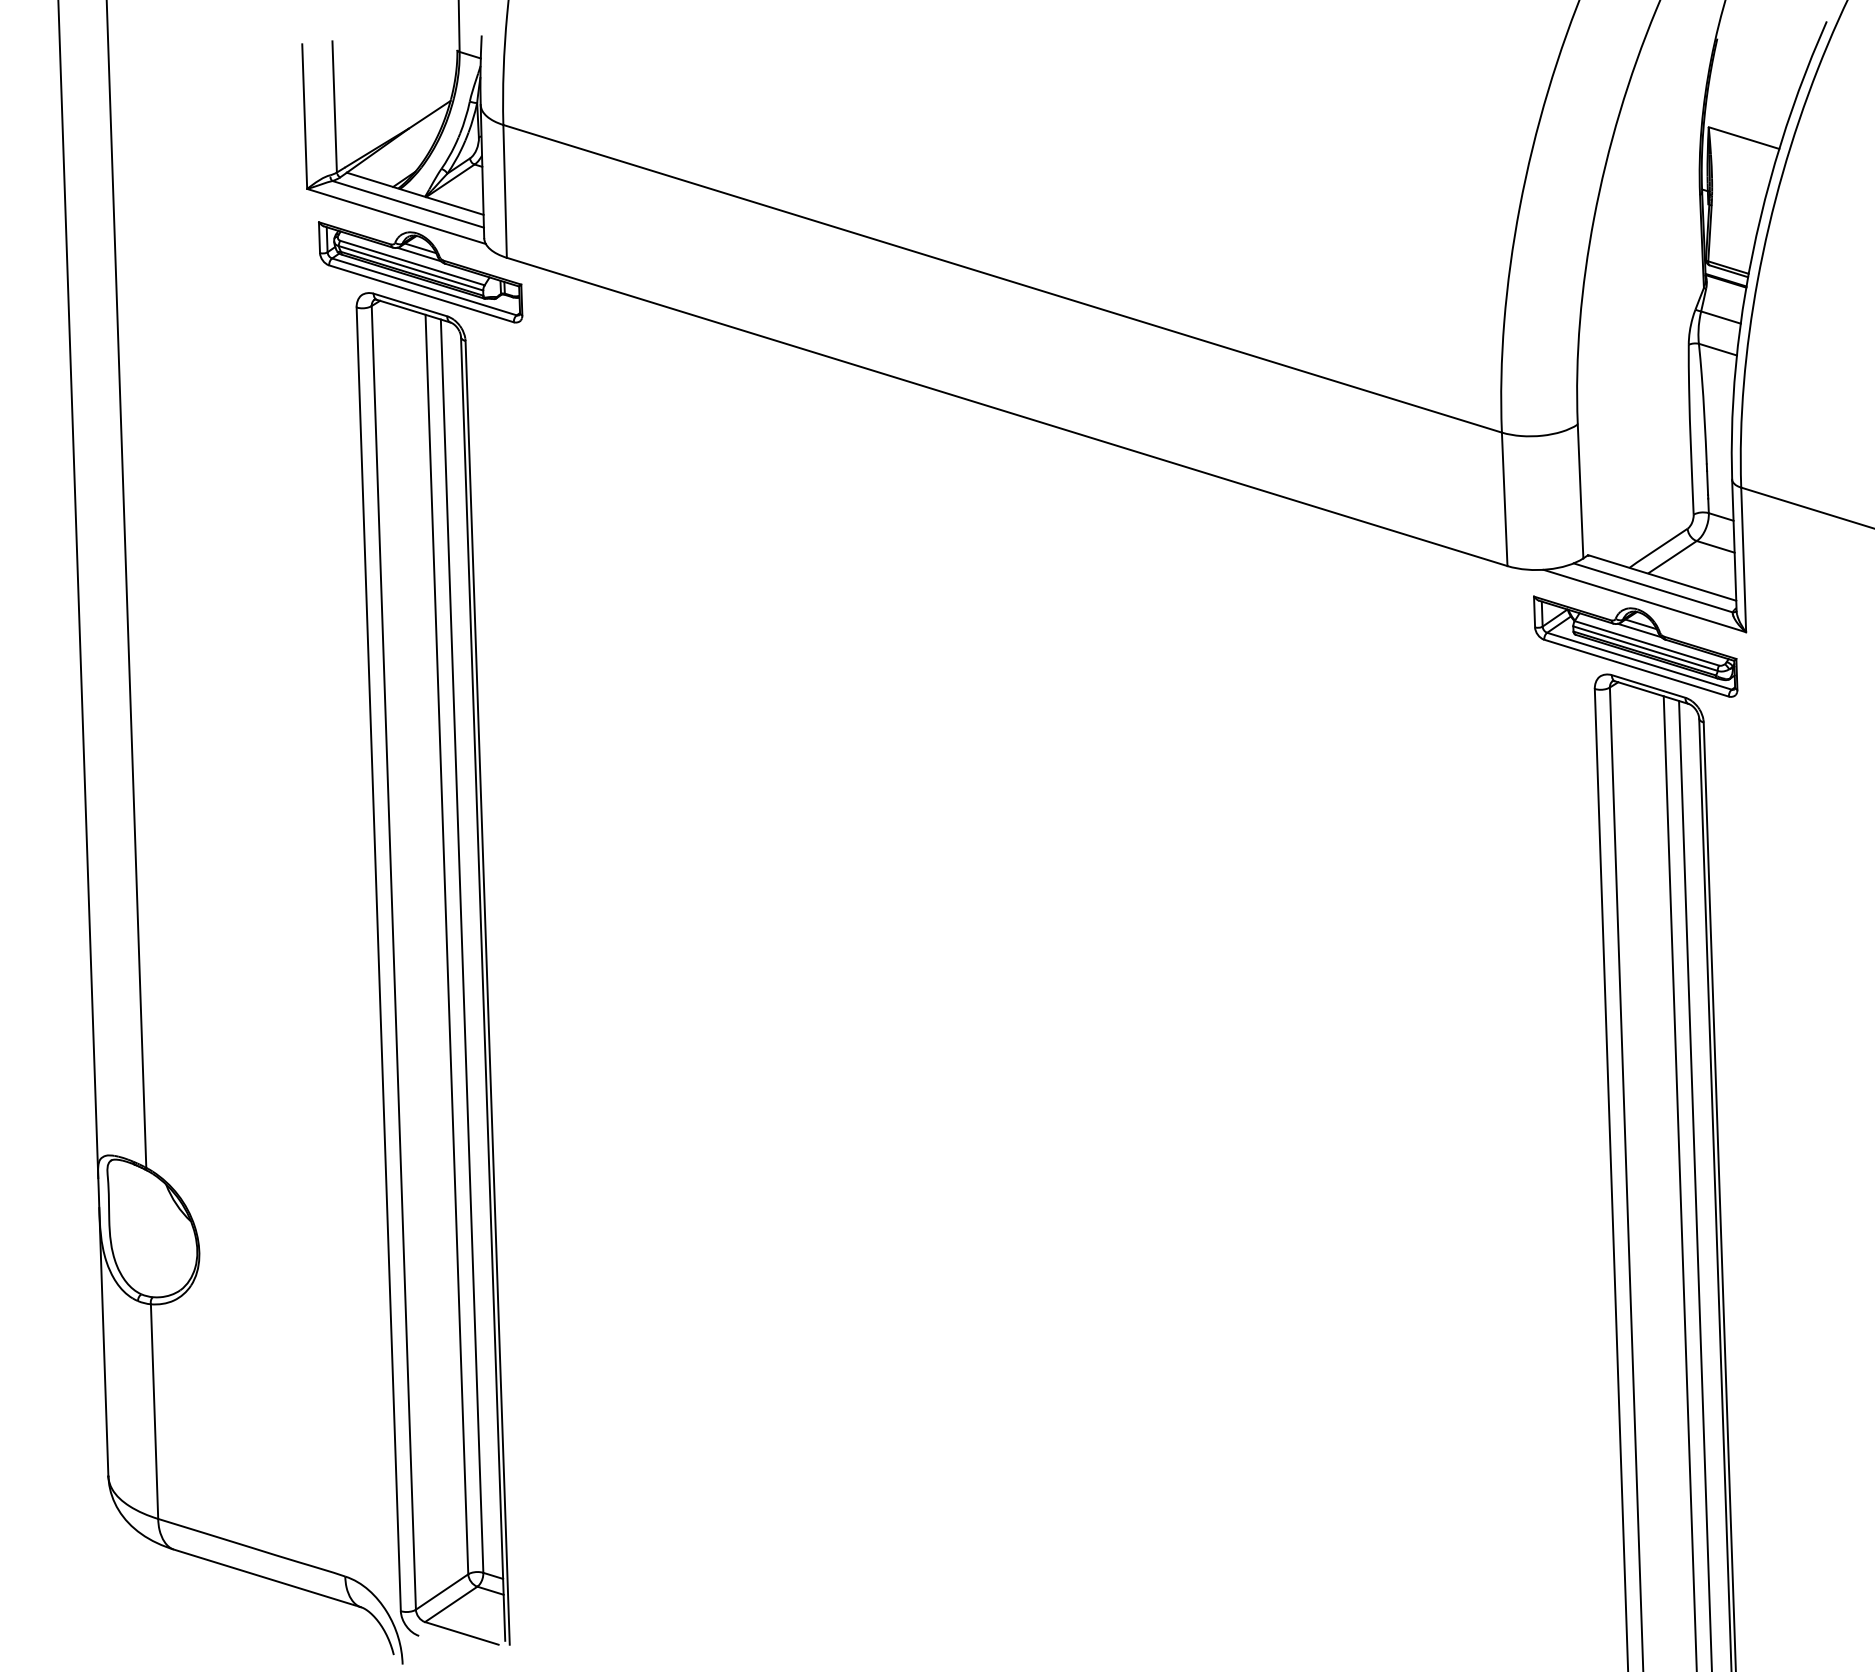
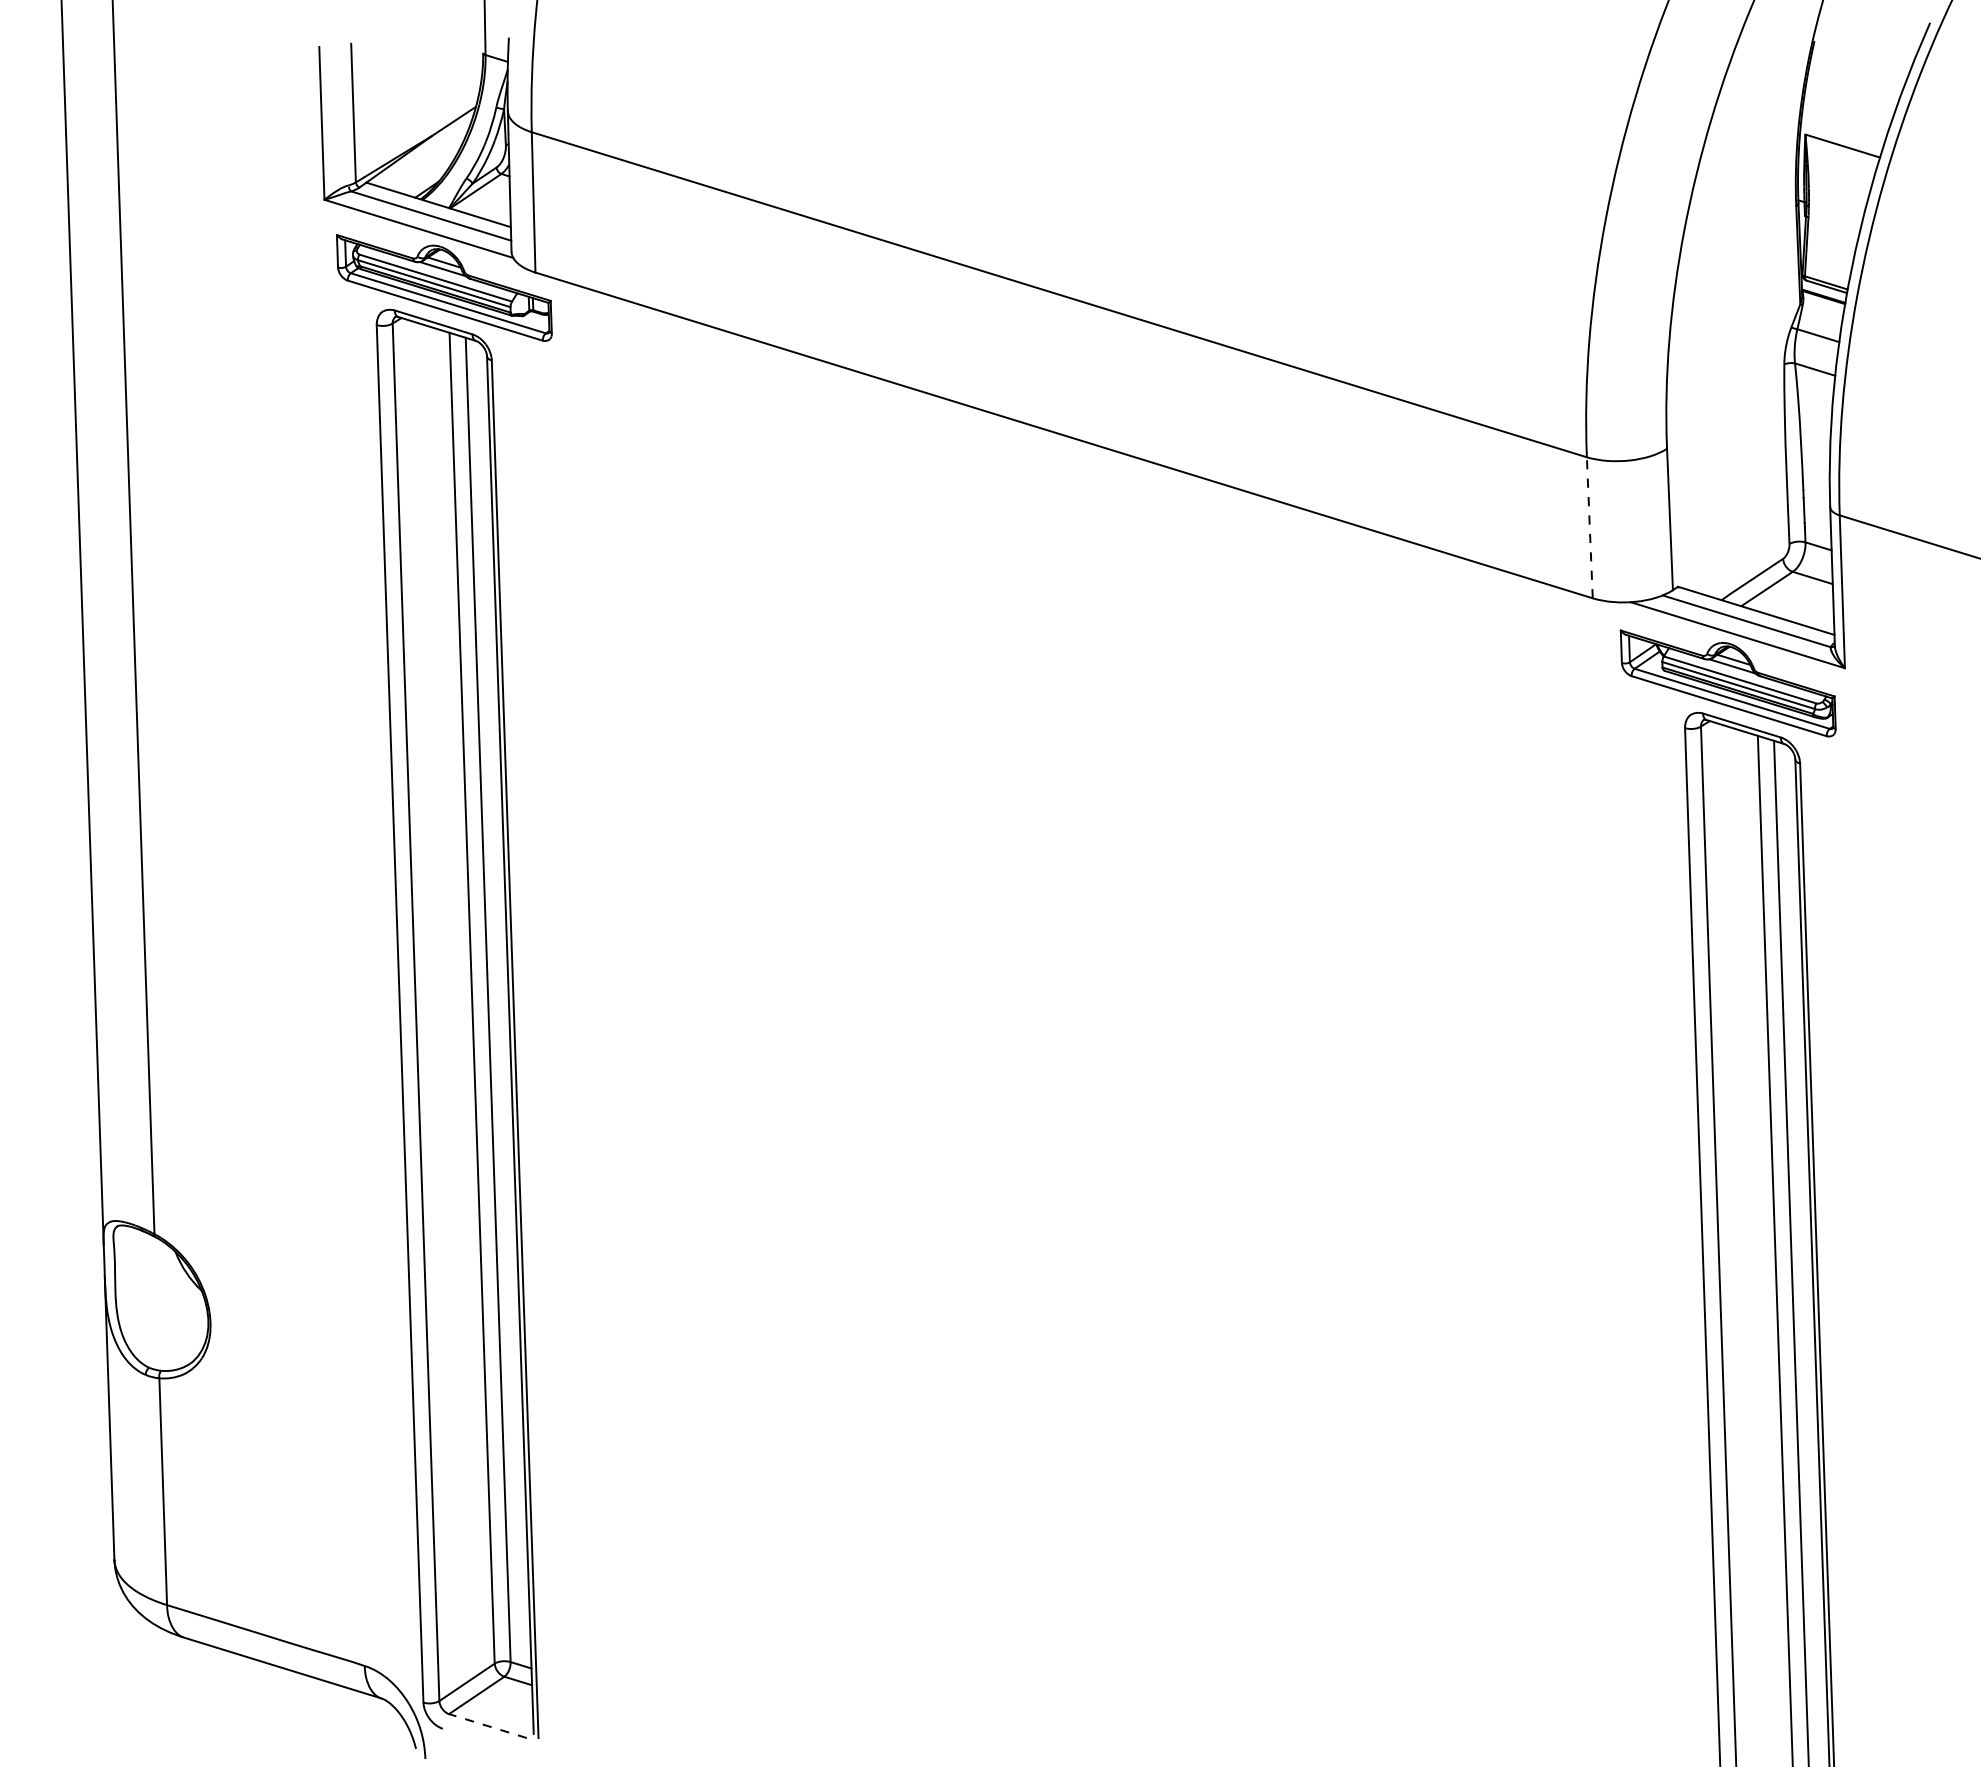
line: (1504, 499) -> (1589, 527), solid -> dashed
line: (461, 1633) -> (487, 1726), solid -> dashed

